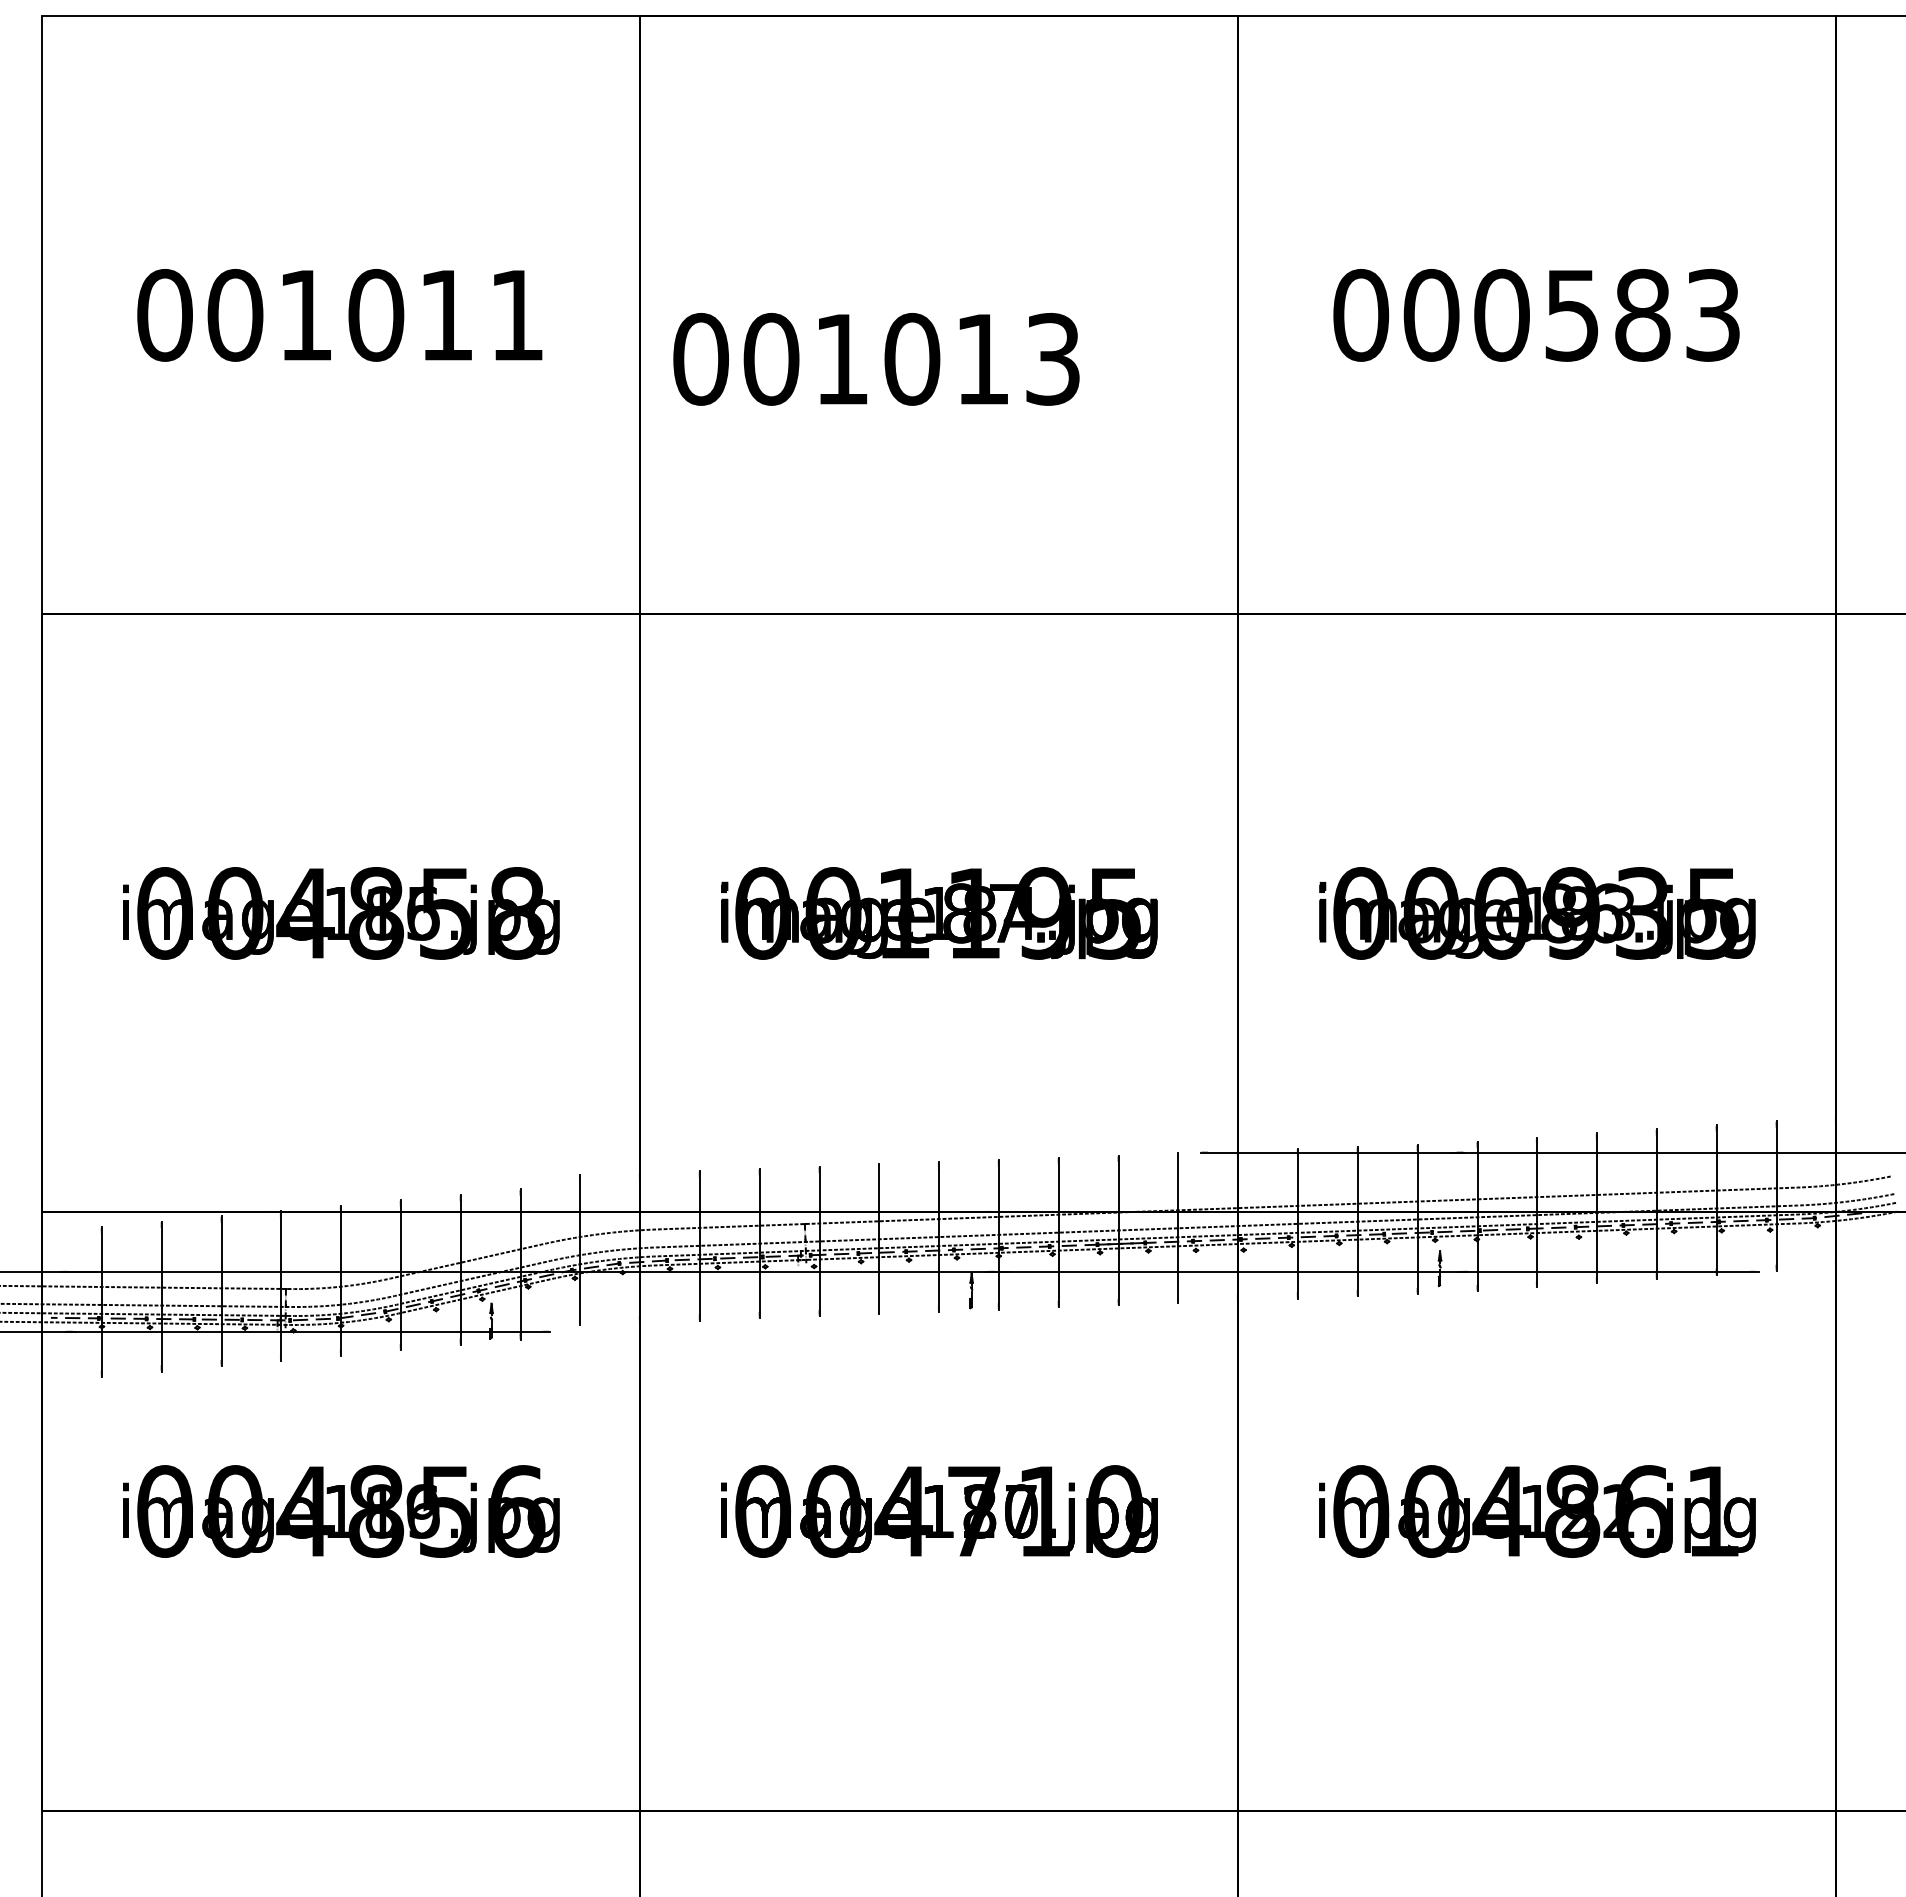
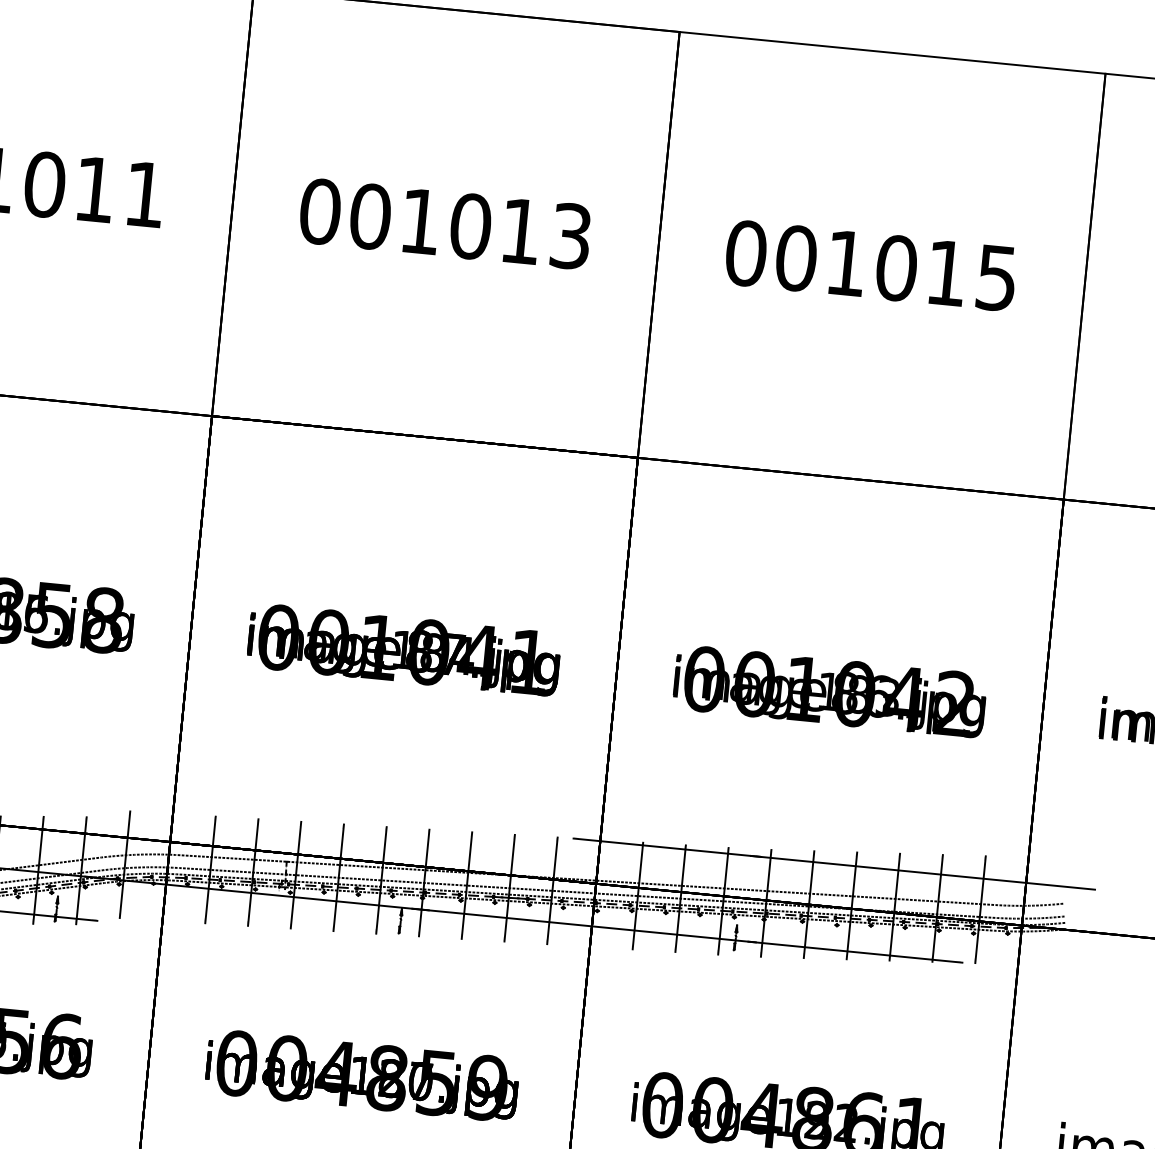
text: (1606, 314) -> (921, 270), 000583 -> 001015
text: (876, 359) -> (445, 224), moved
text: (1043, 913) -> (478, 657), 001195 -> 001041
text: (1606, 913) -> (879, 696), 000935 -> 001042
text: (1044, 1511) -> (437, 1083), 004710 -> 004859

